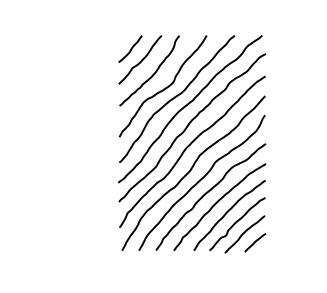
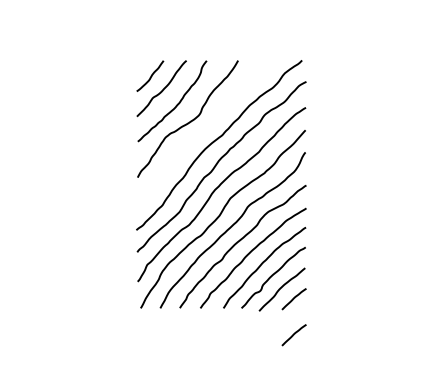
curve: (175, 98) -> (202, 132), removed
line: (254, 274) -> (293, 335), added

